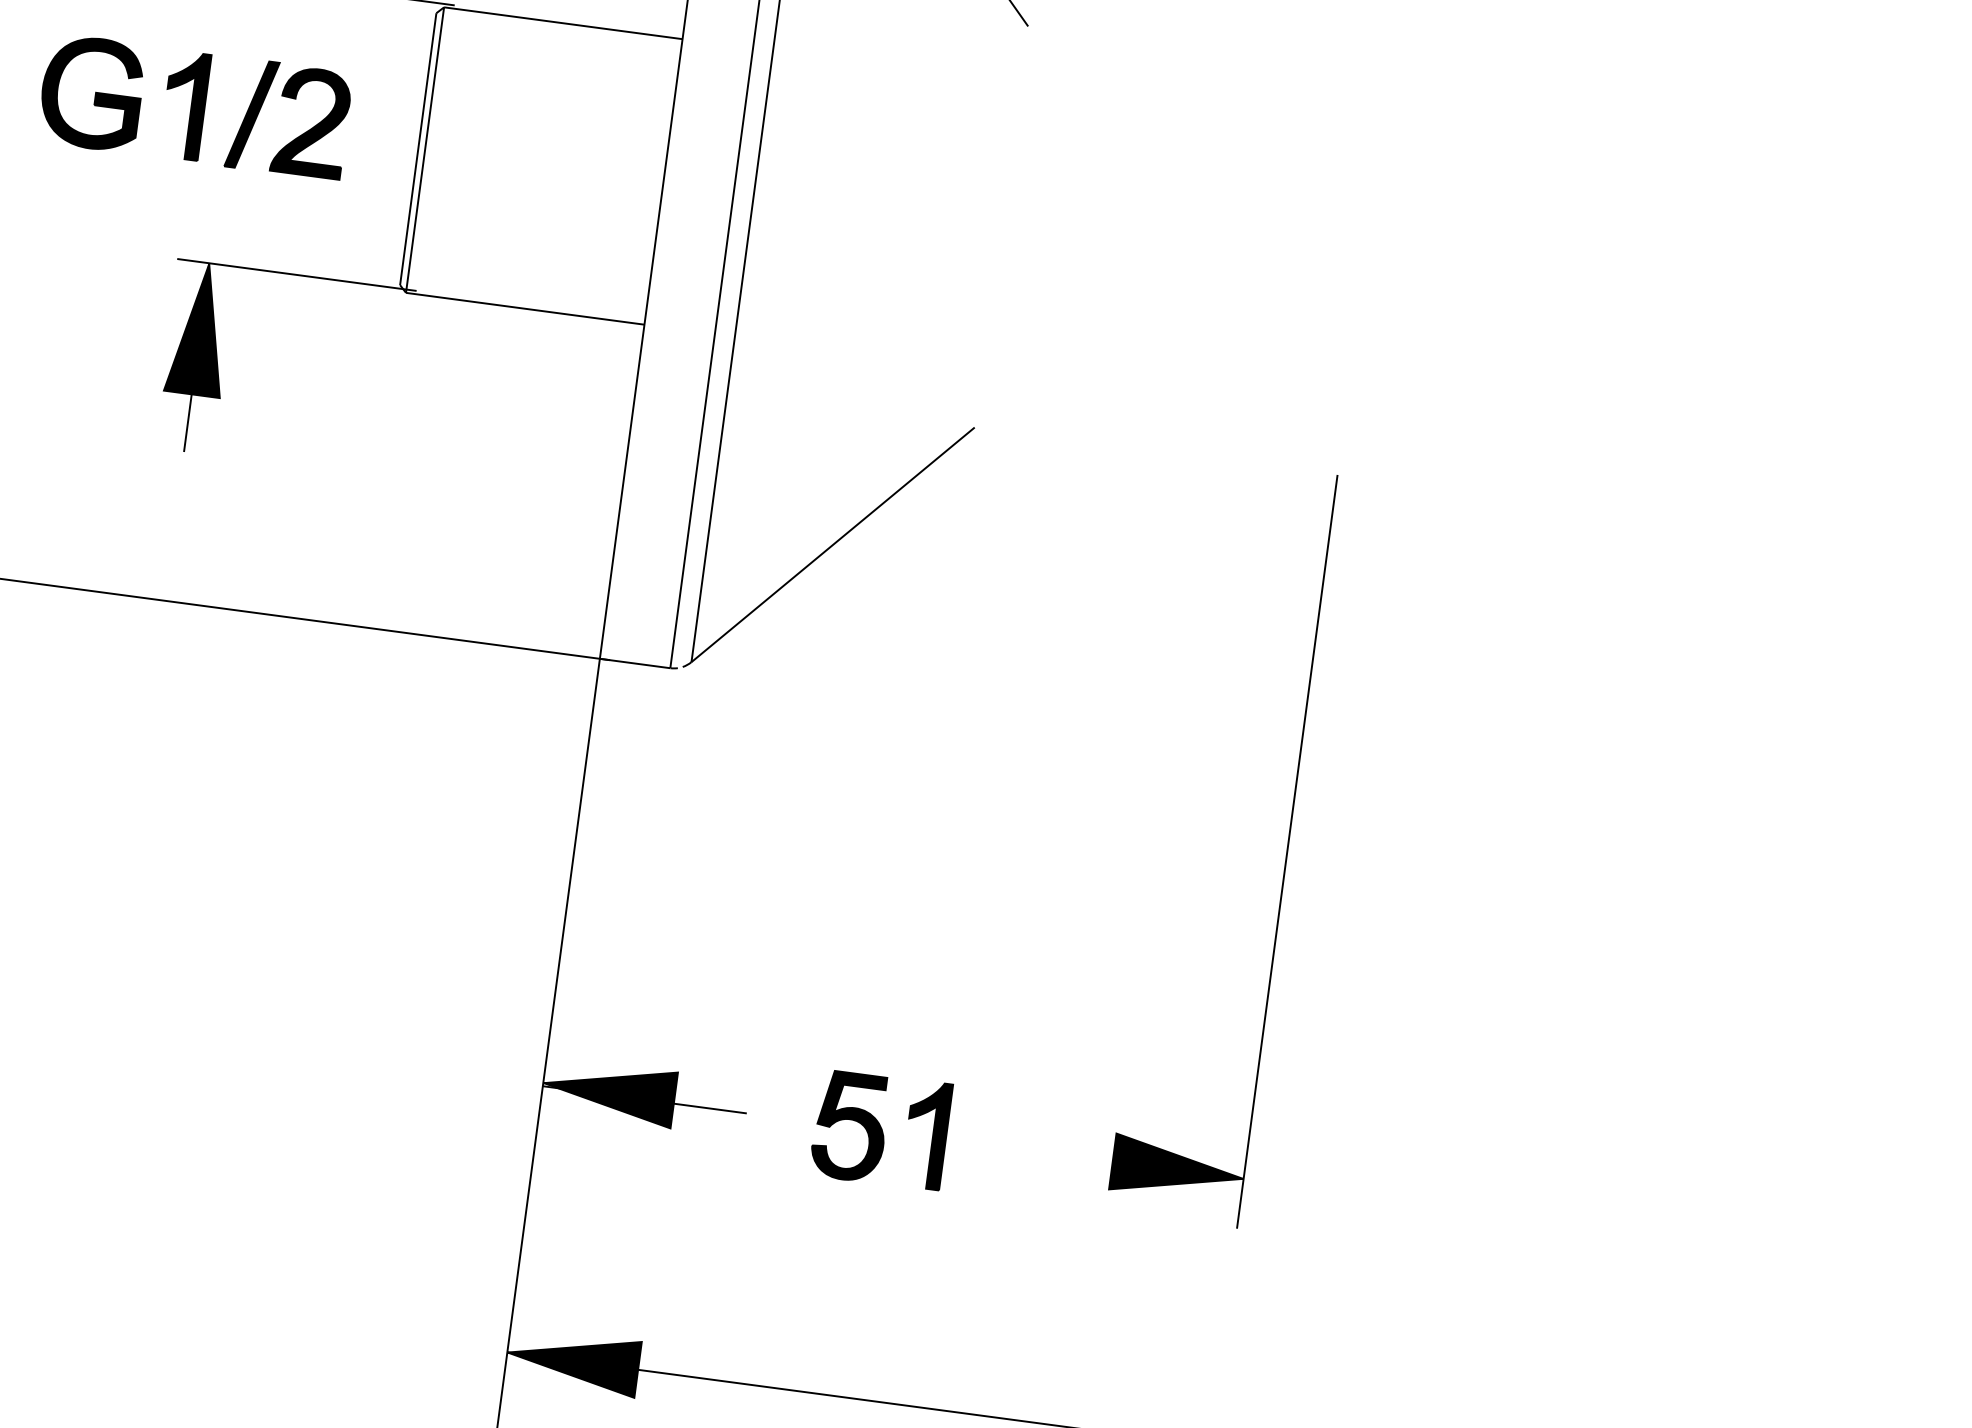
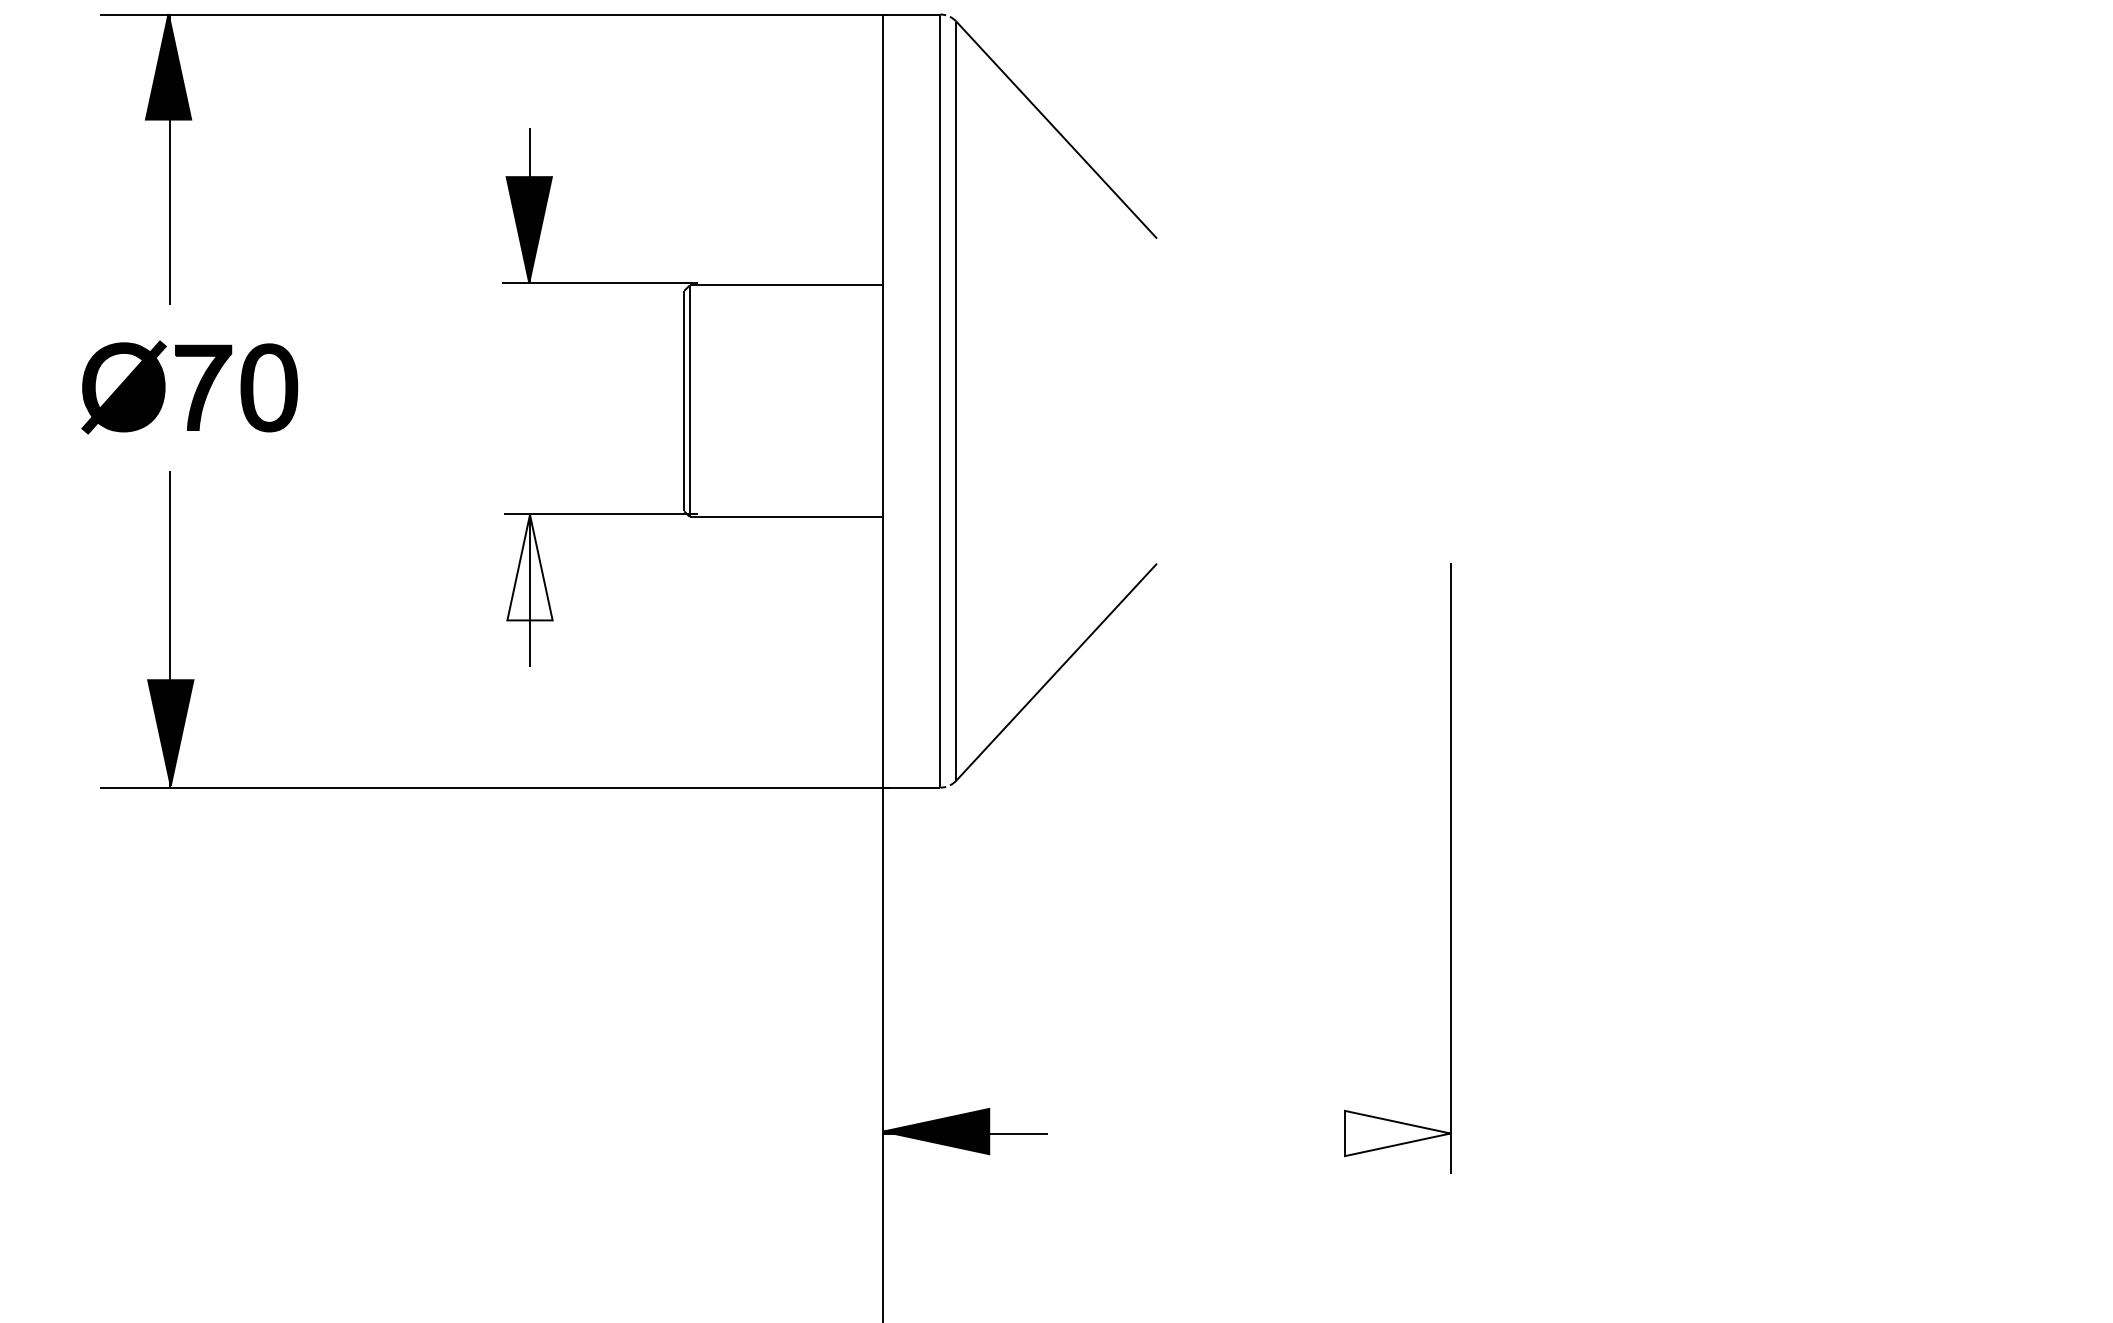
part: (194, 107) -> (501, 391), removed
fill: (199, 328) -> (529, 567), removed
part: (880, 1129) -> (1156, 1132), removed
fill: (1177, 1170) -> (1397, 1133), removed

